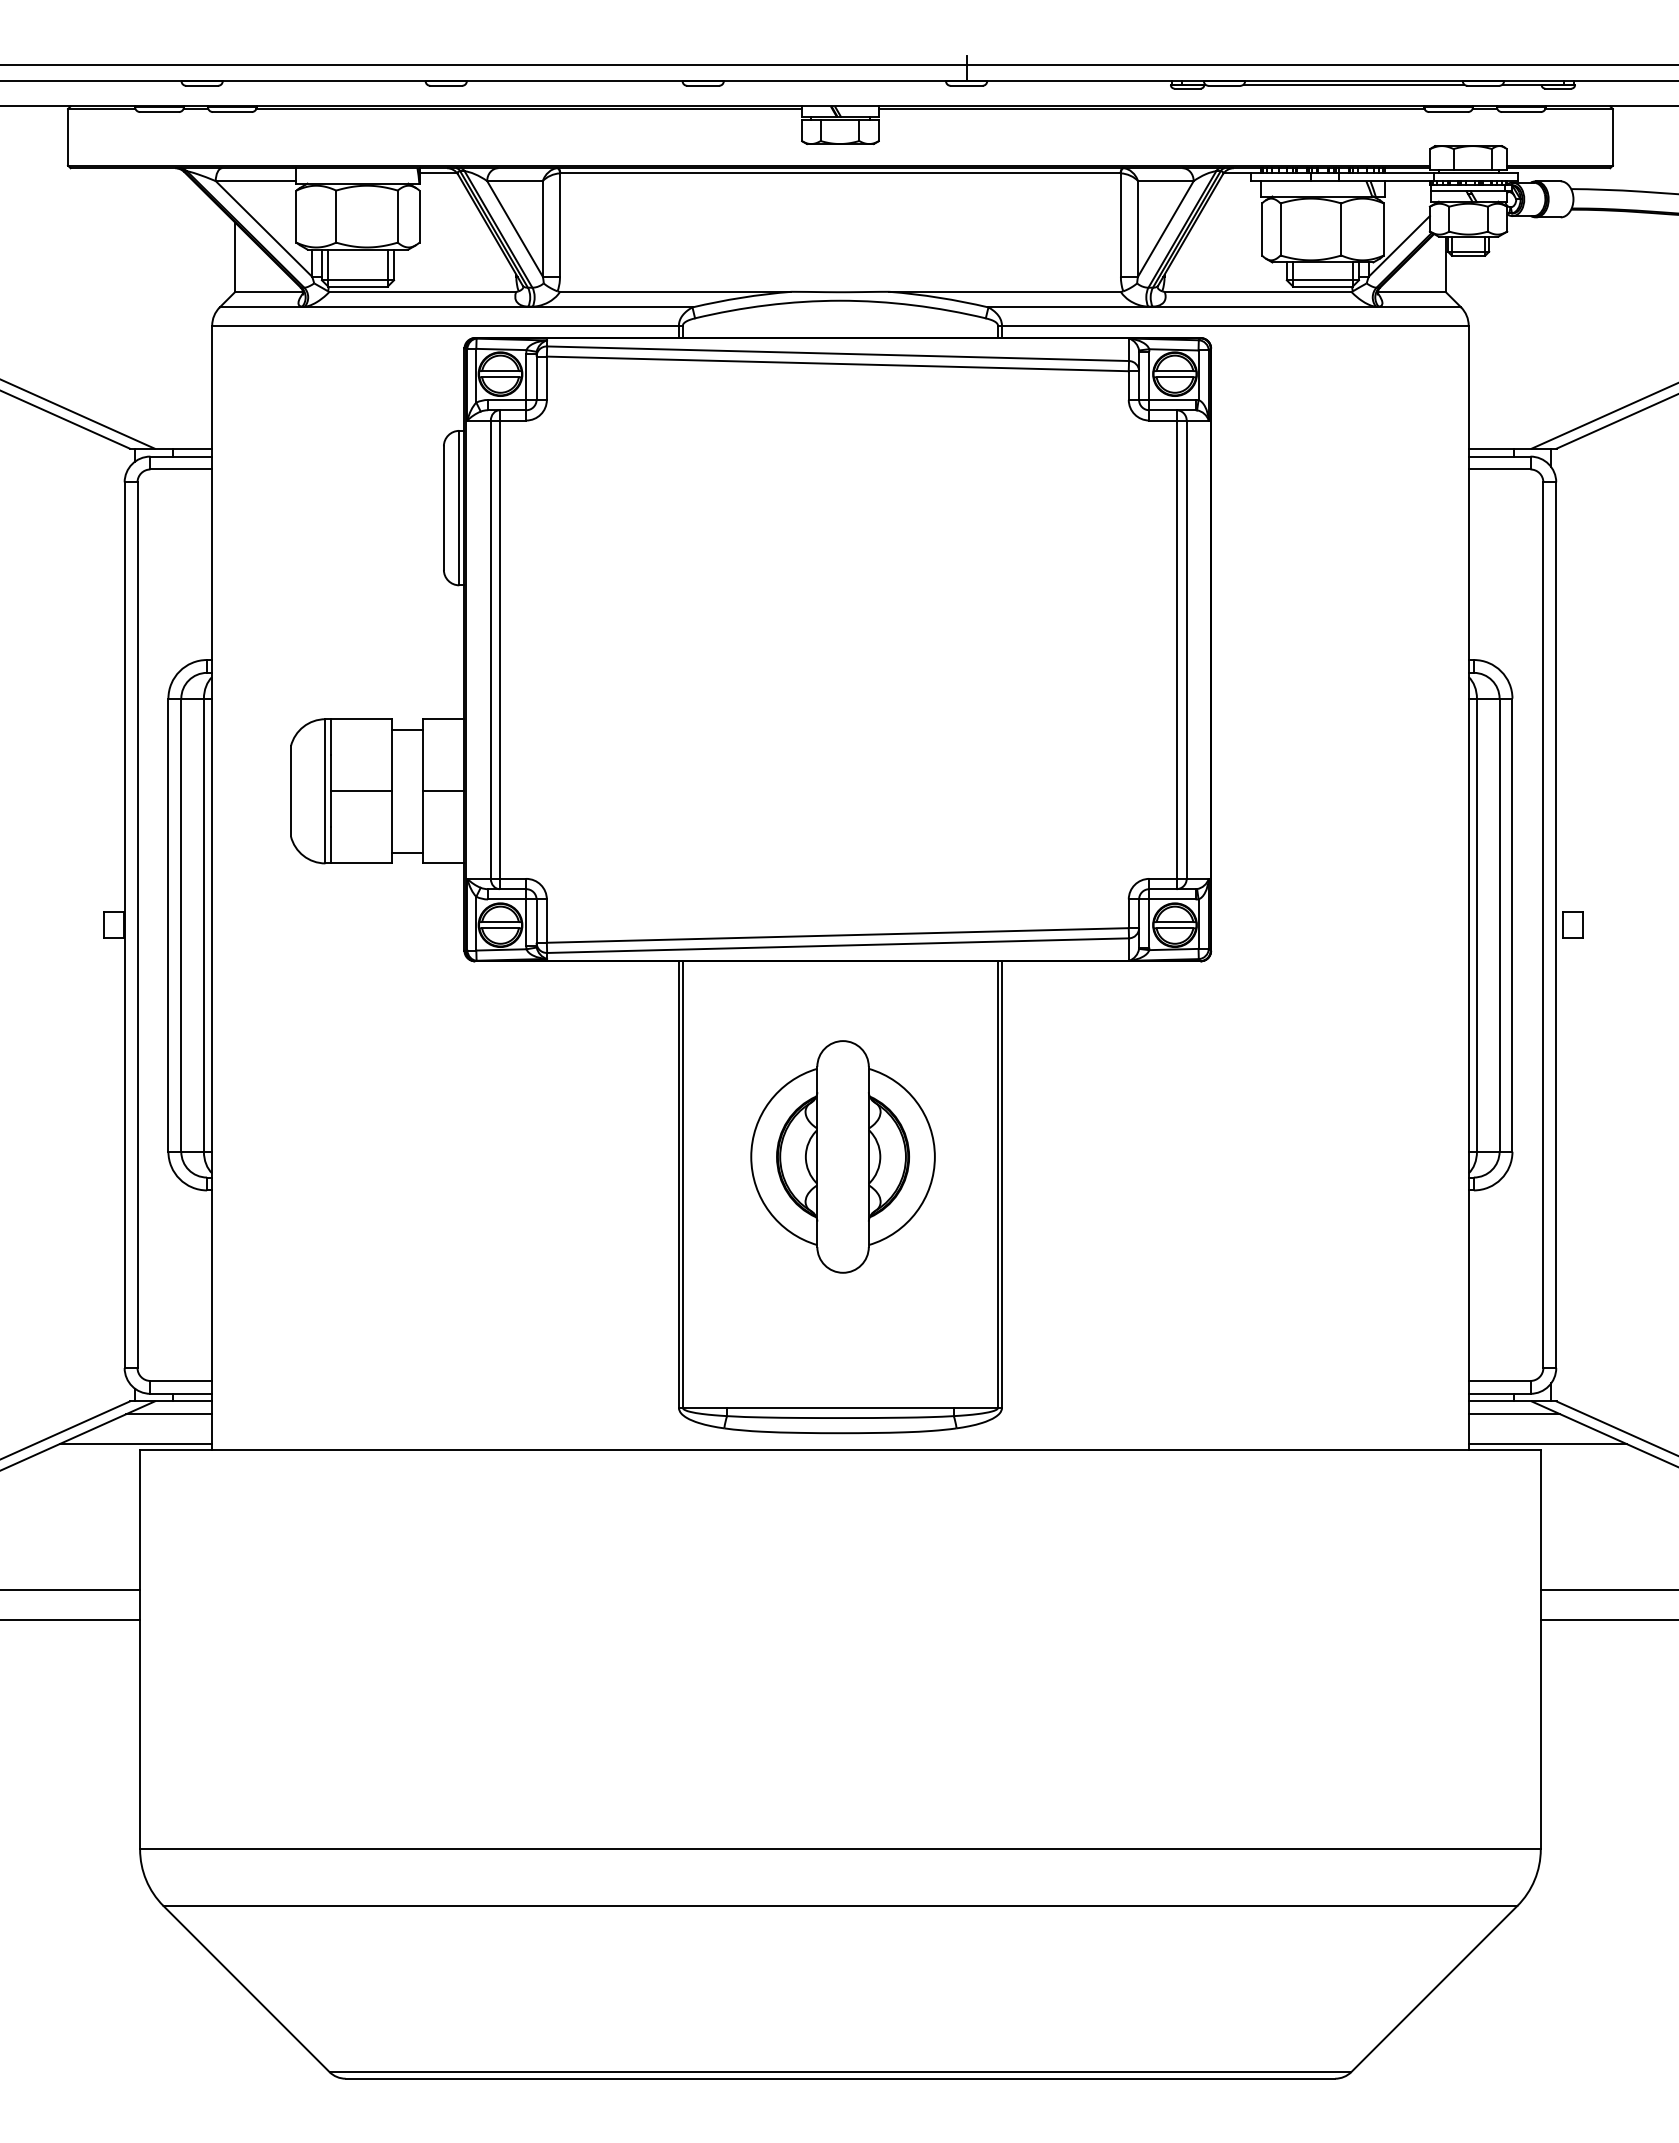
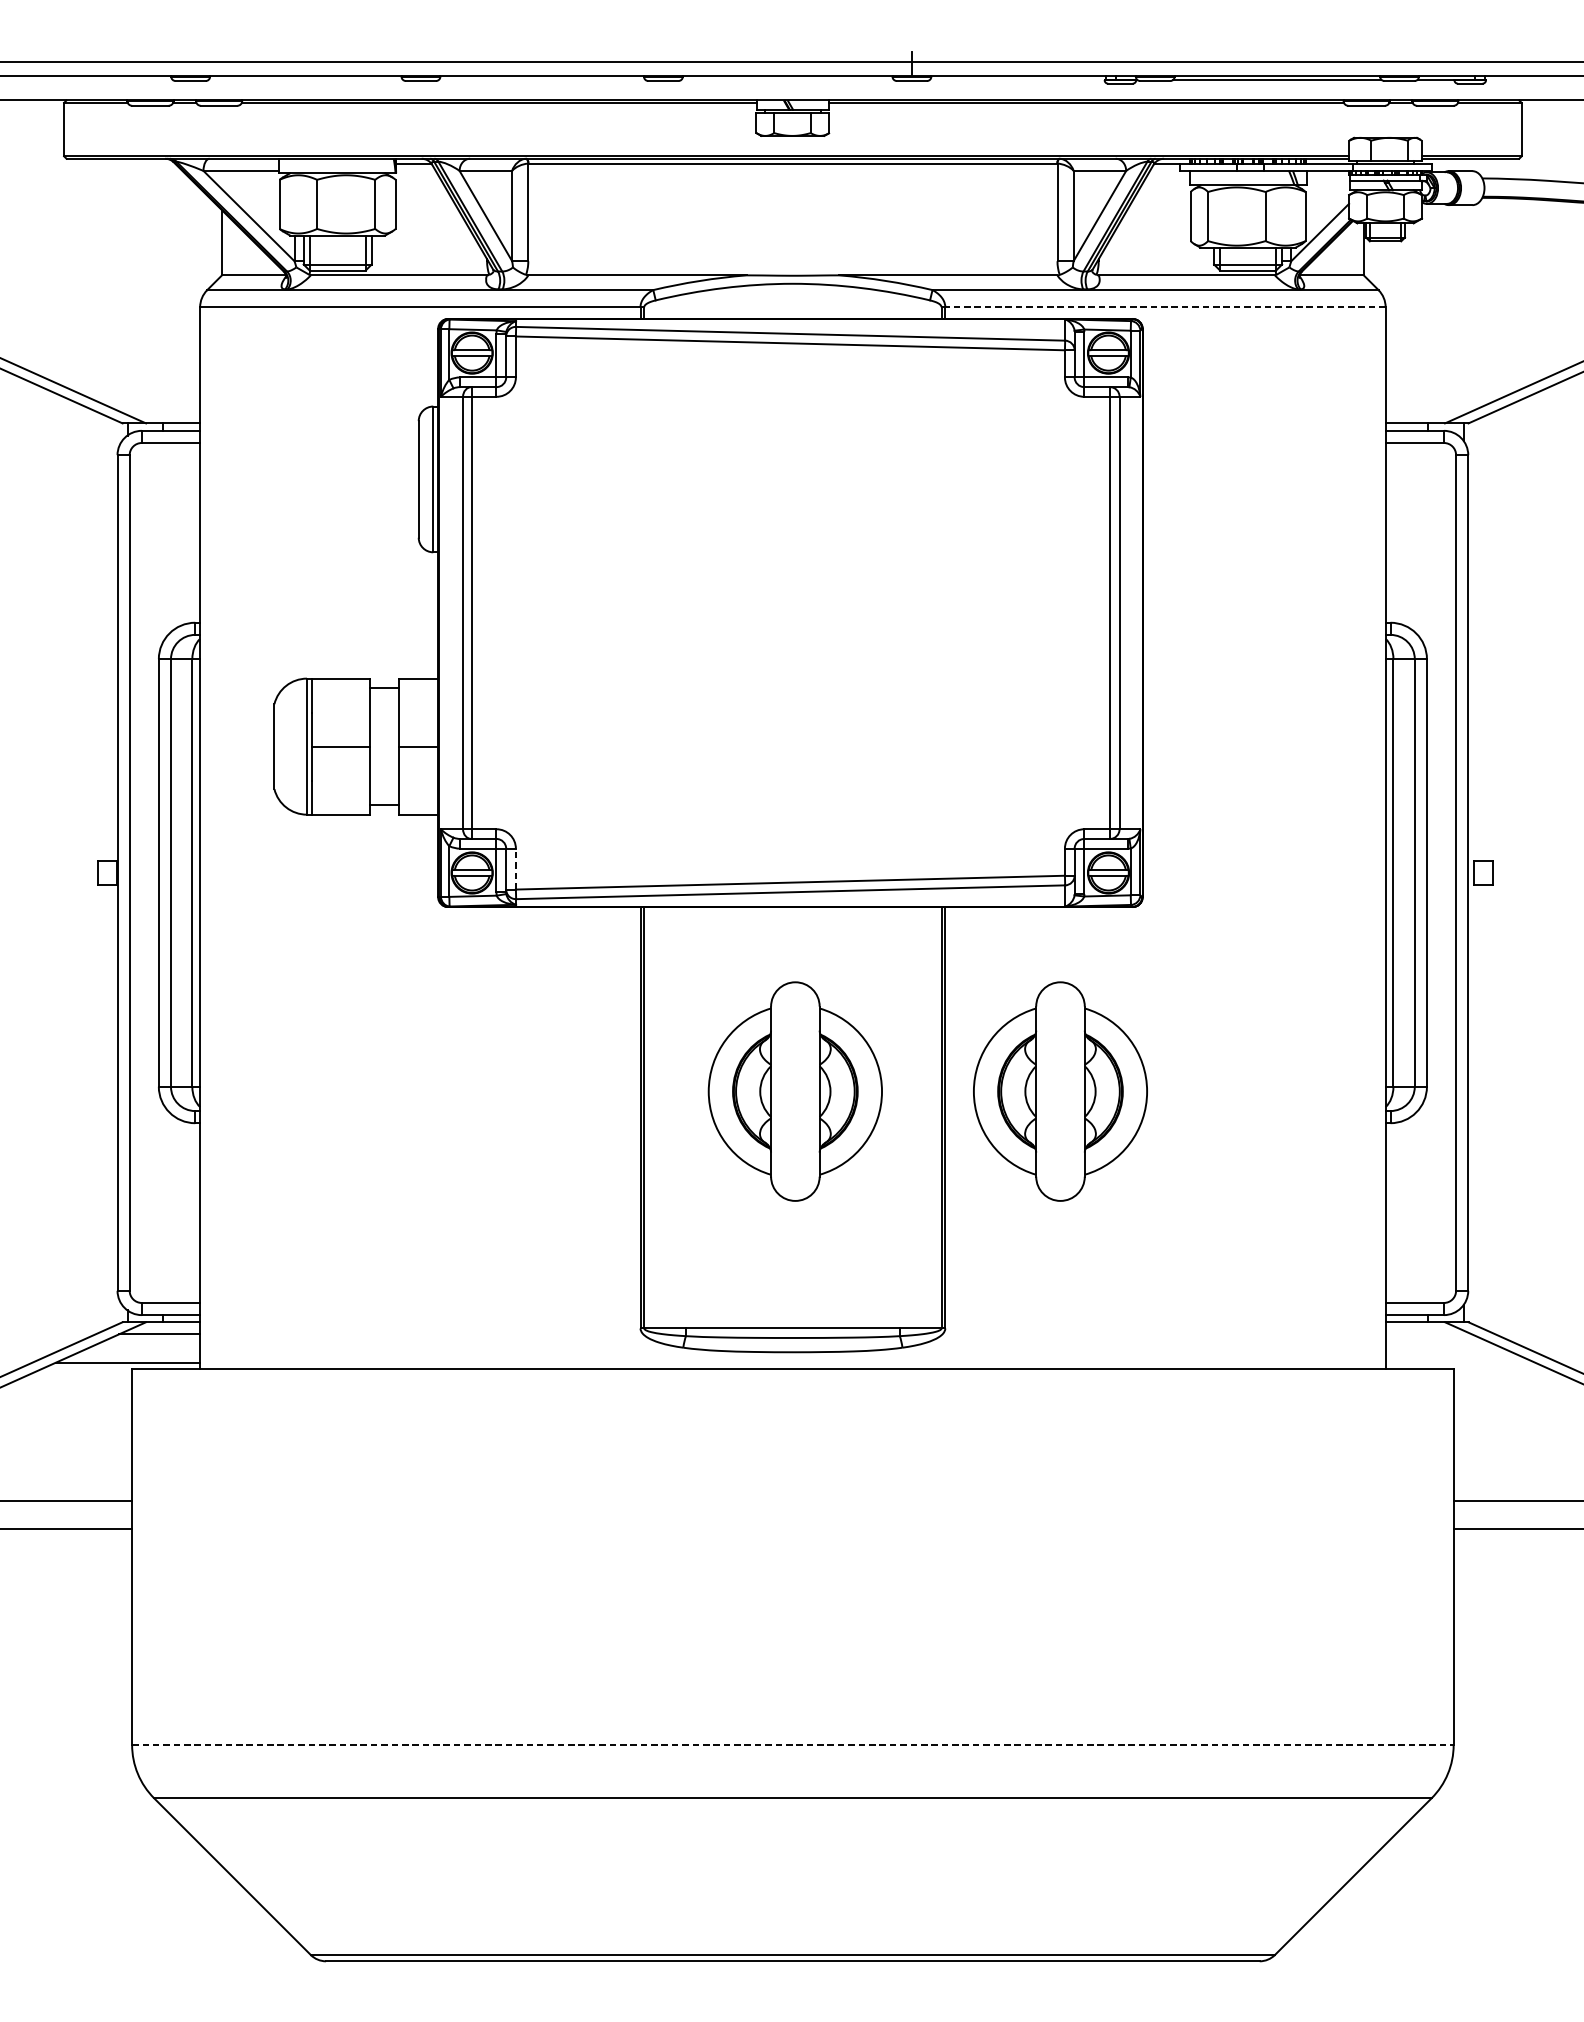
line: (1234, 325) -> (1164, 307), solid -> dashed
line: (546, 921) -> (515, 869), solid -> dashed
part: (1123, 1156) -> (1059, 1091), added
line: (1514, 1414) -> (1428, 1334), removed
line: (1547, 1444) -> (1459, 1362), removed
line: (840, 1849) -> (792, 1745), solid -> dashed

